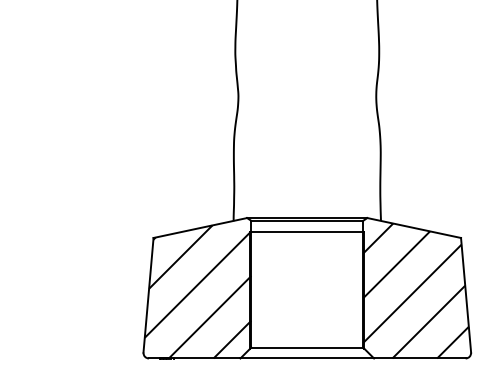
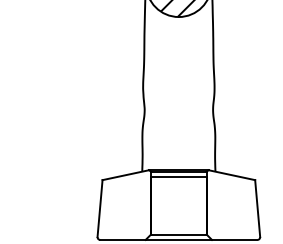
hatch: (415, 289) -> (232, 205), removed
hatch: (197, 291) -> (124, 206), removed

